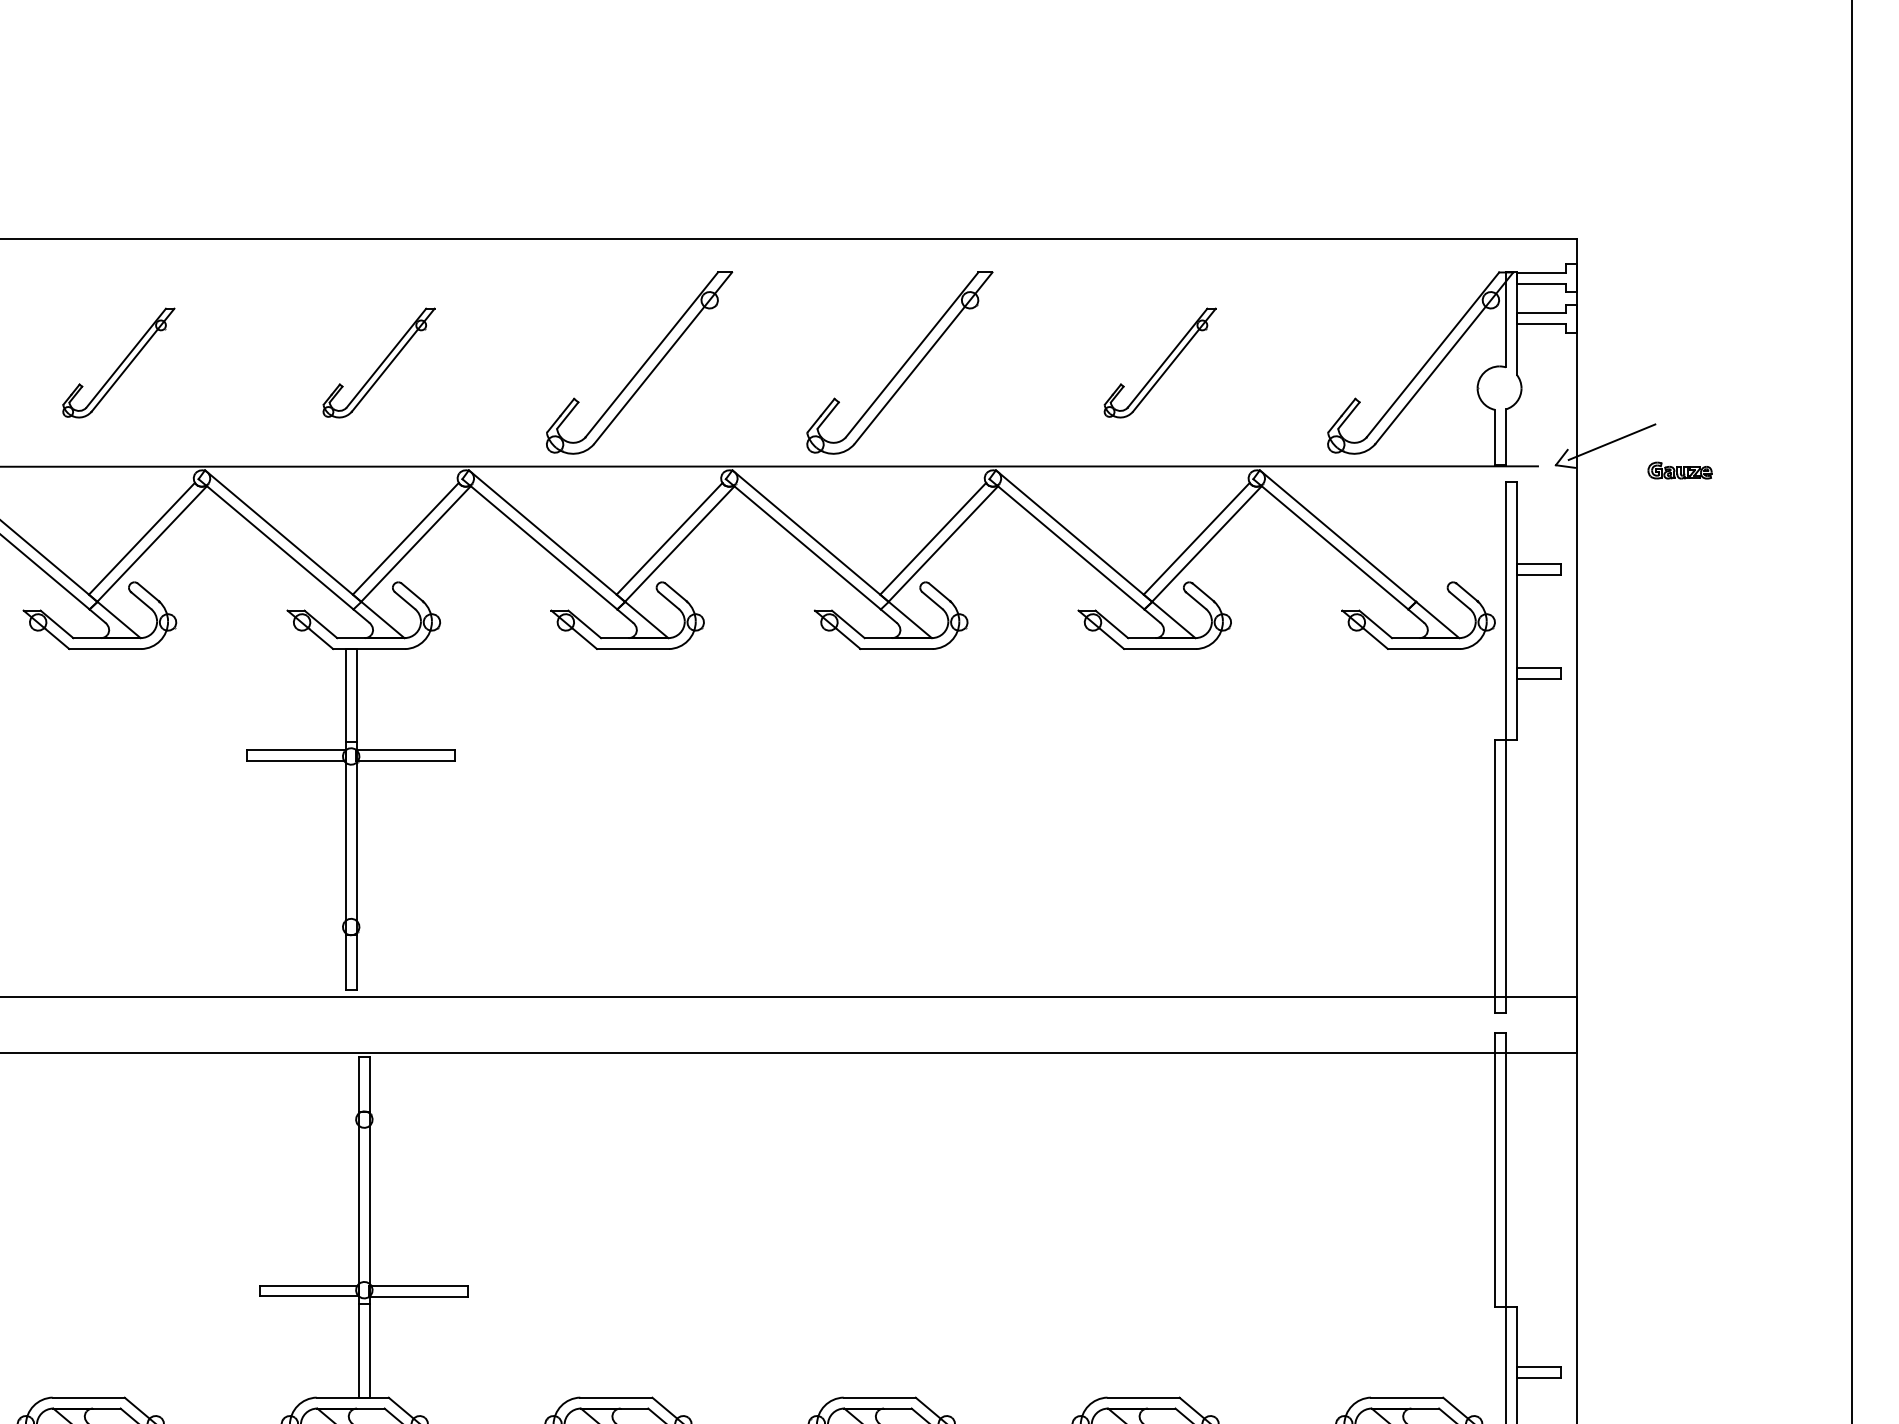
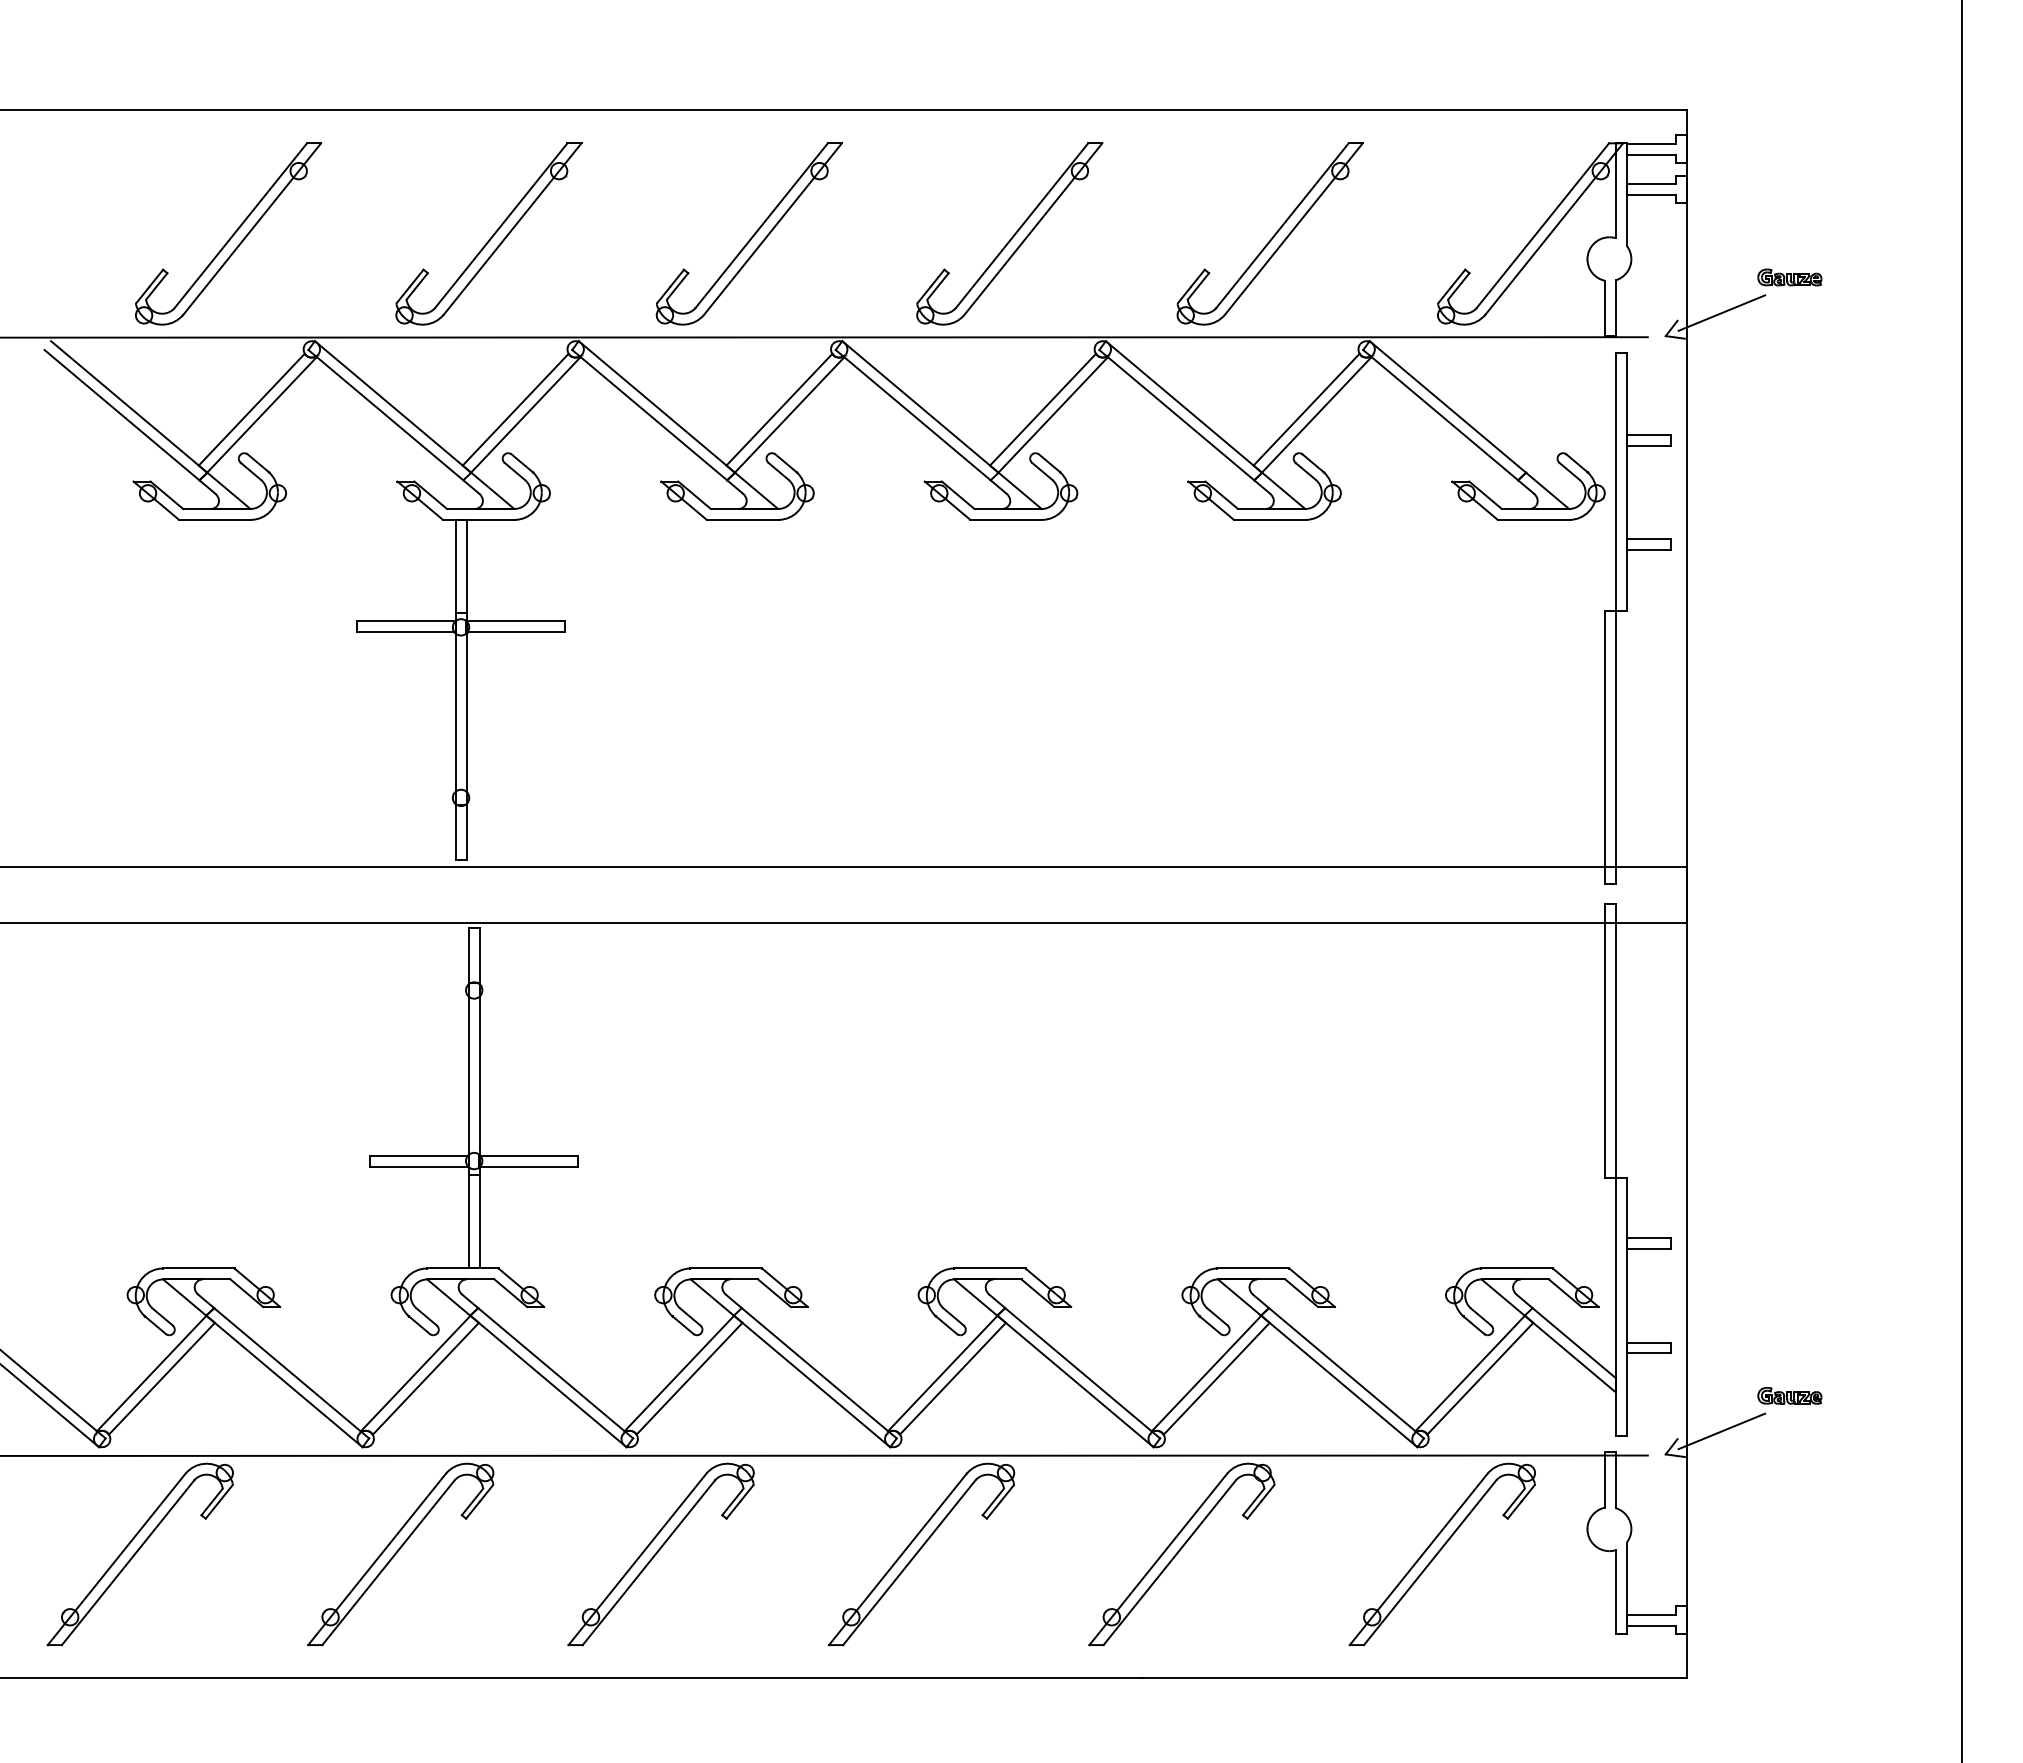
part: (118, 362) -> (228, 233), size x1.67
part: (378, 362) -> (488, 233), size x1.67
part: (1159, 362) -> (1269, 233), size x1.67
part: (1679, 470) -> (1789, 277), moved

